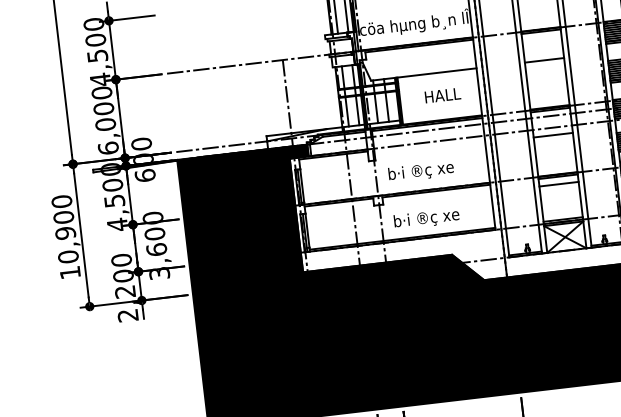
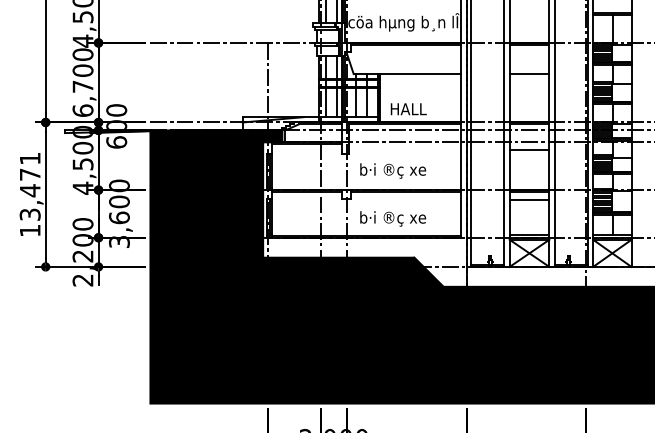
text: (442, 95) -> (408, 109), moved
text: (105, 124) -> (82, 86), 6,000 -> 6,700
text: (64, 229) -> (29, 186), 10,900 -> 13,471

